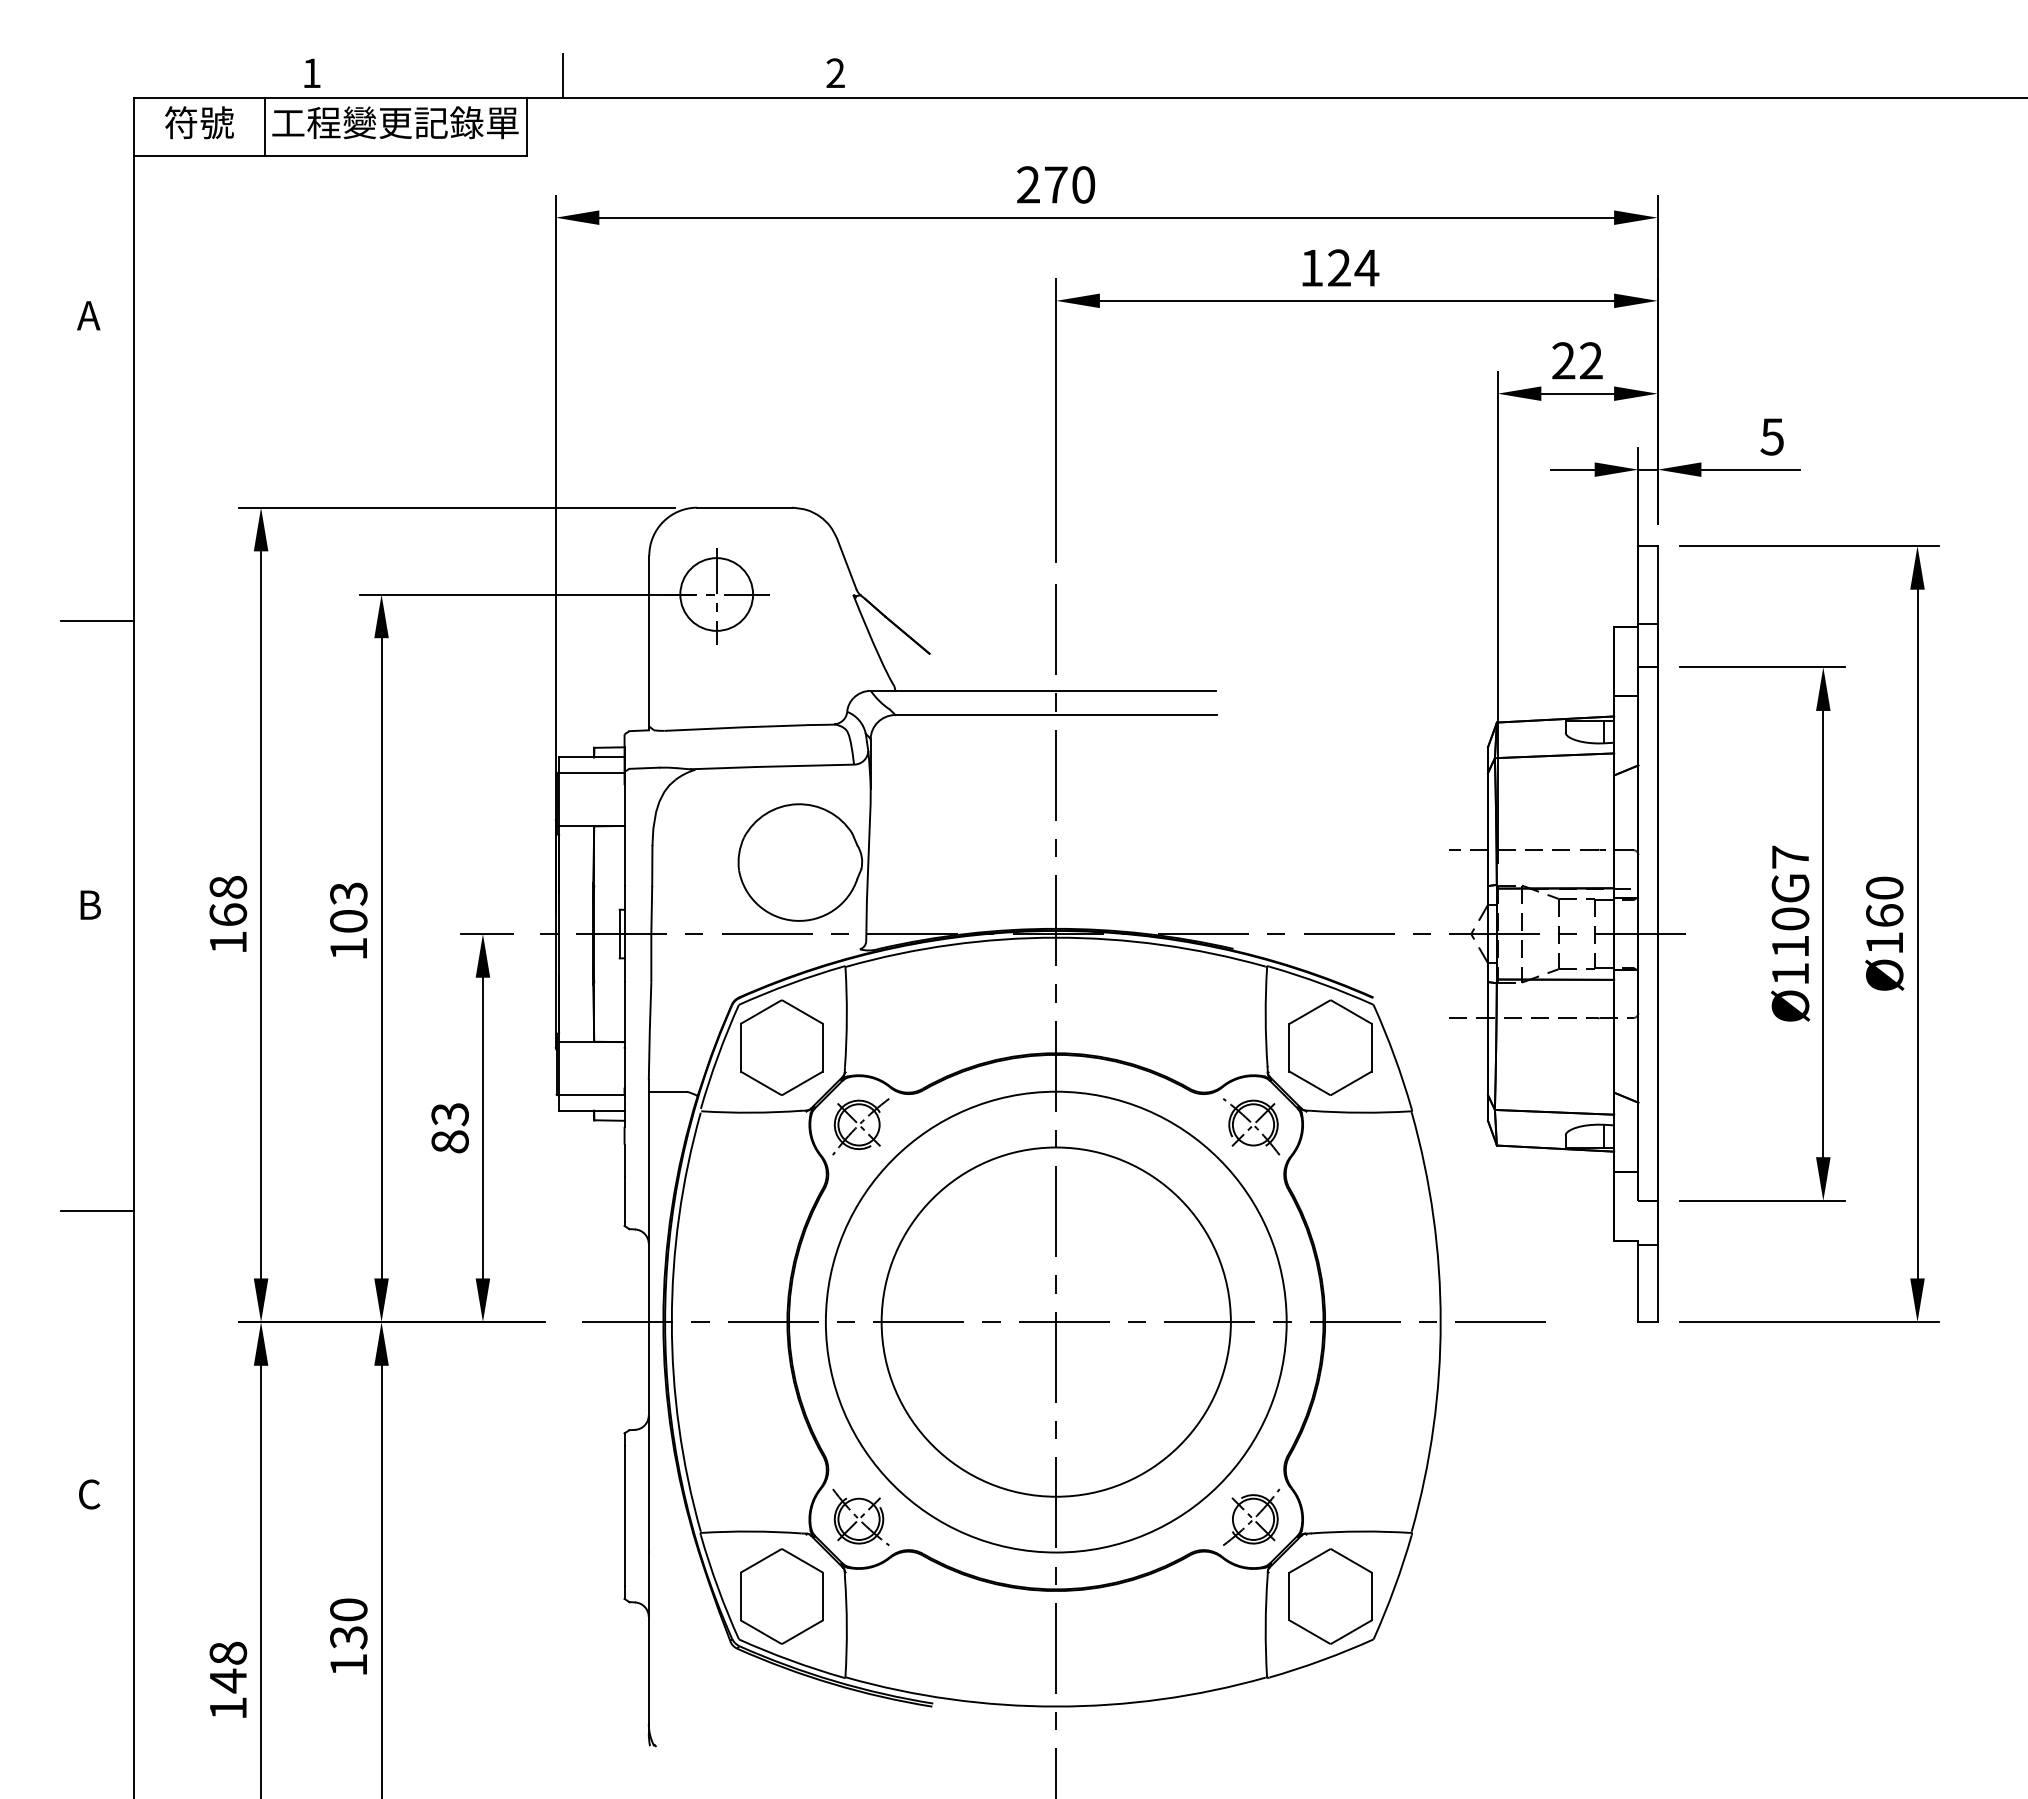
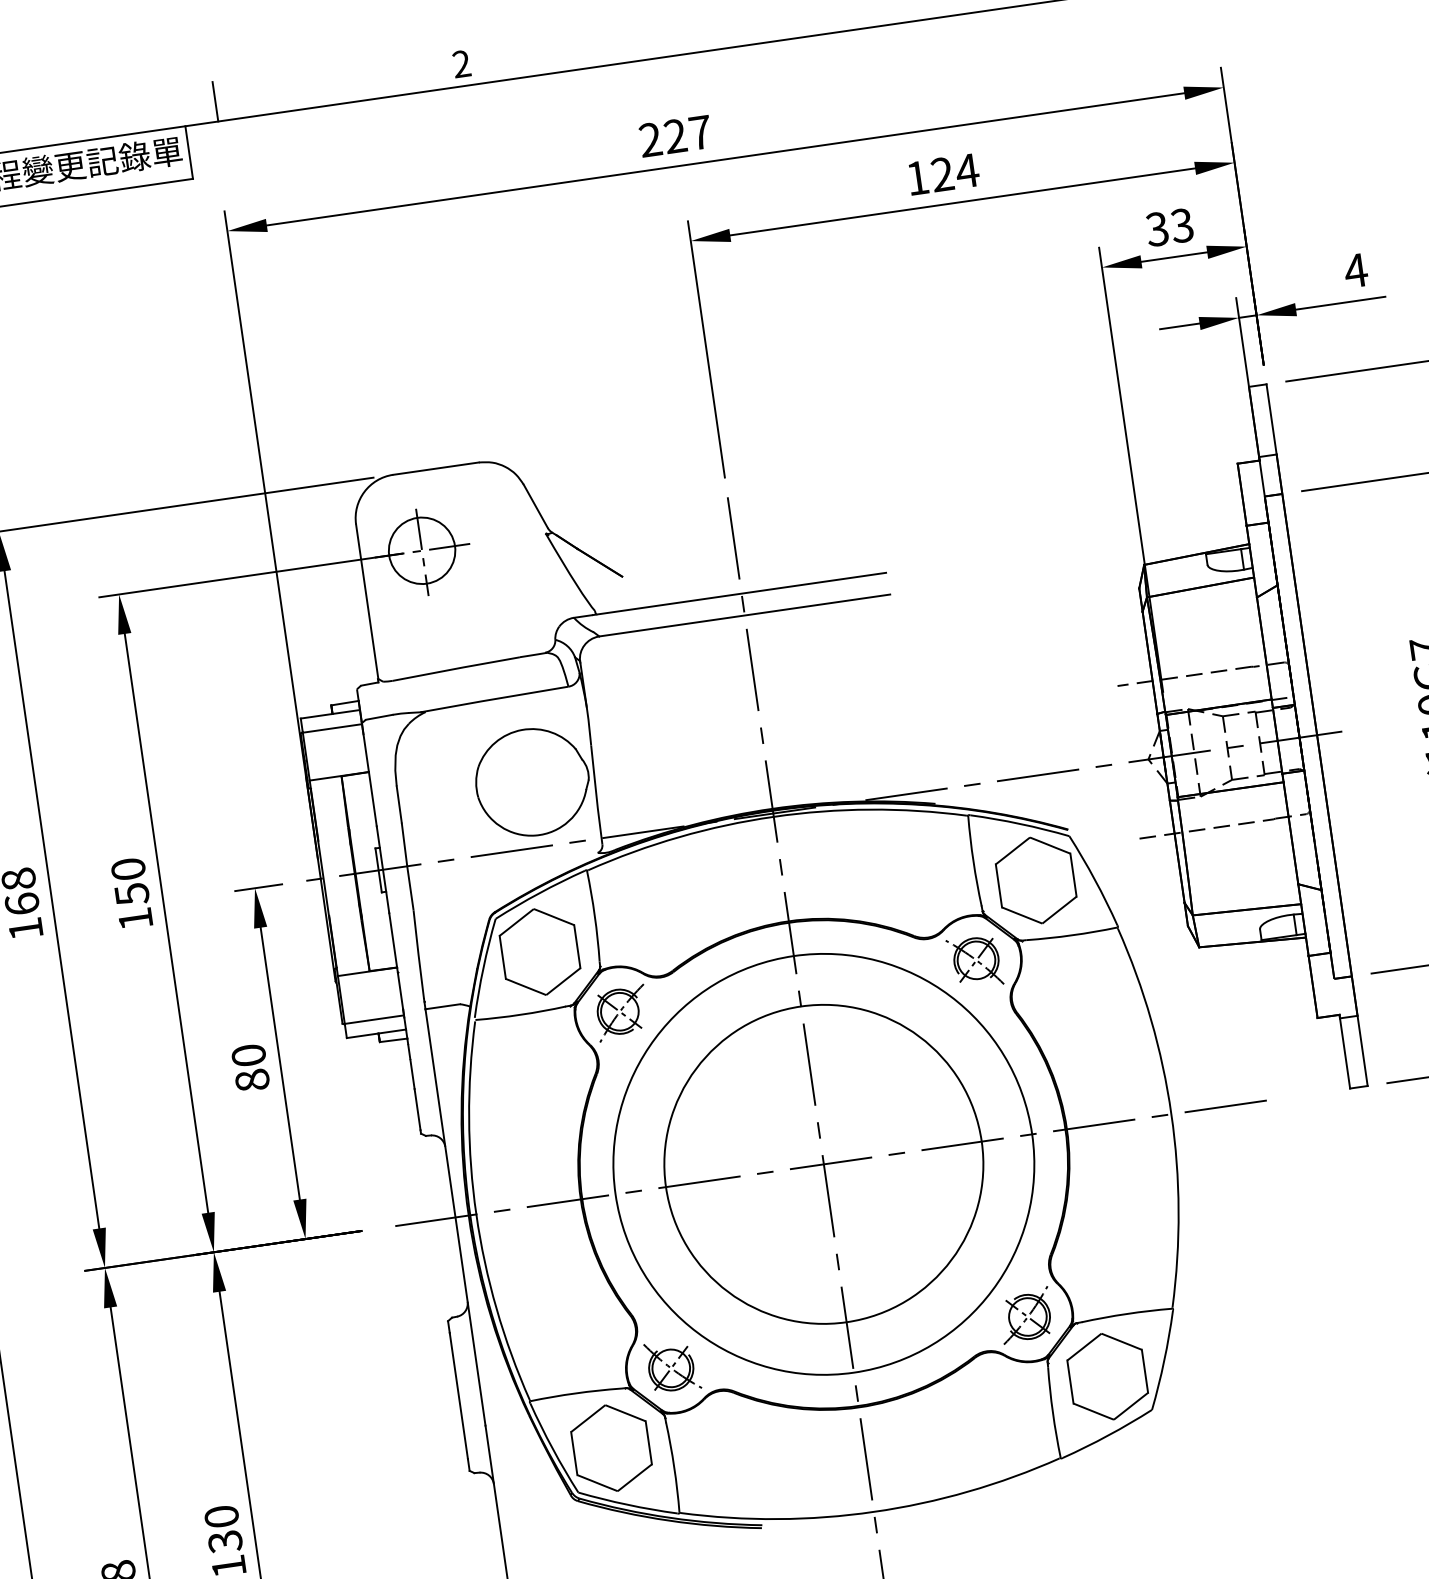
text: (1069, 184) -> (687, 134), 270 -> 227
text: (1576, 360) -> (1168, 227), 22 -> 33
text: (1771, 436) -> (1355, 270), 5 -> 4
text: (348, 907) -> (129, 881), 103 -> 150
text: (449, 1114) -> (248, 1055), 83 -> 80

